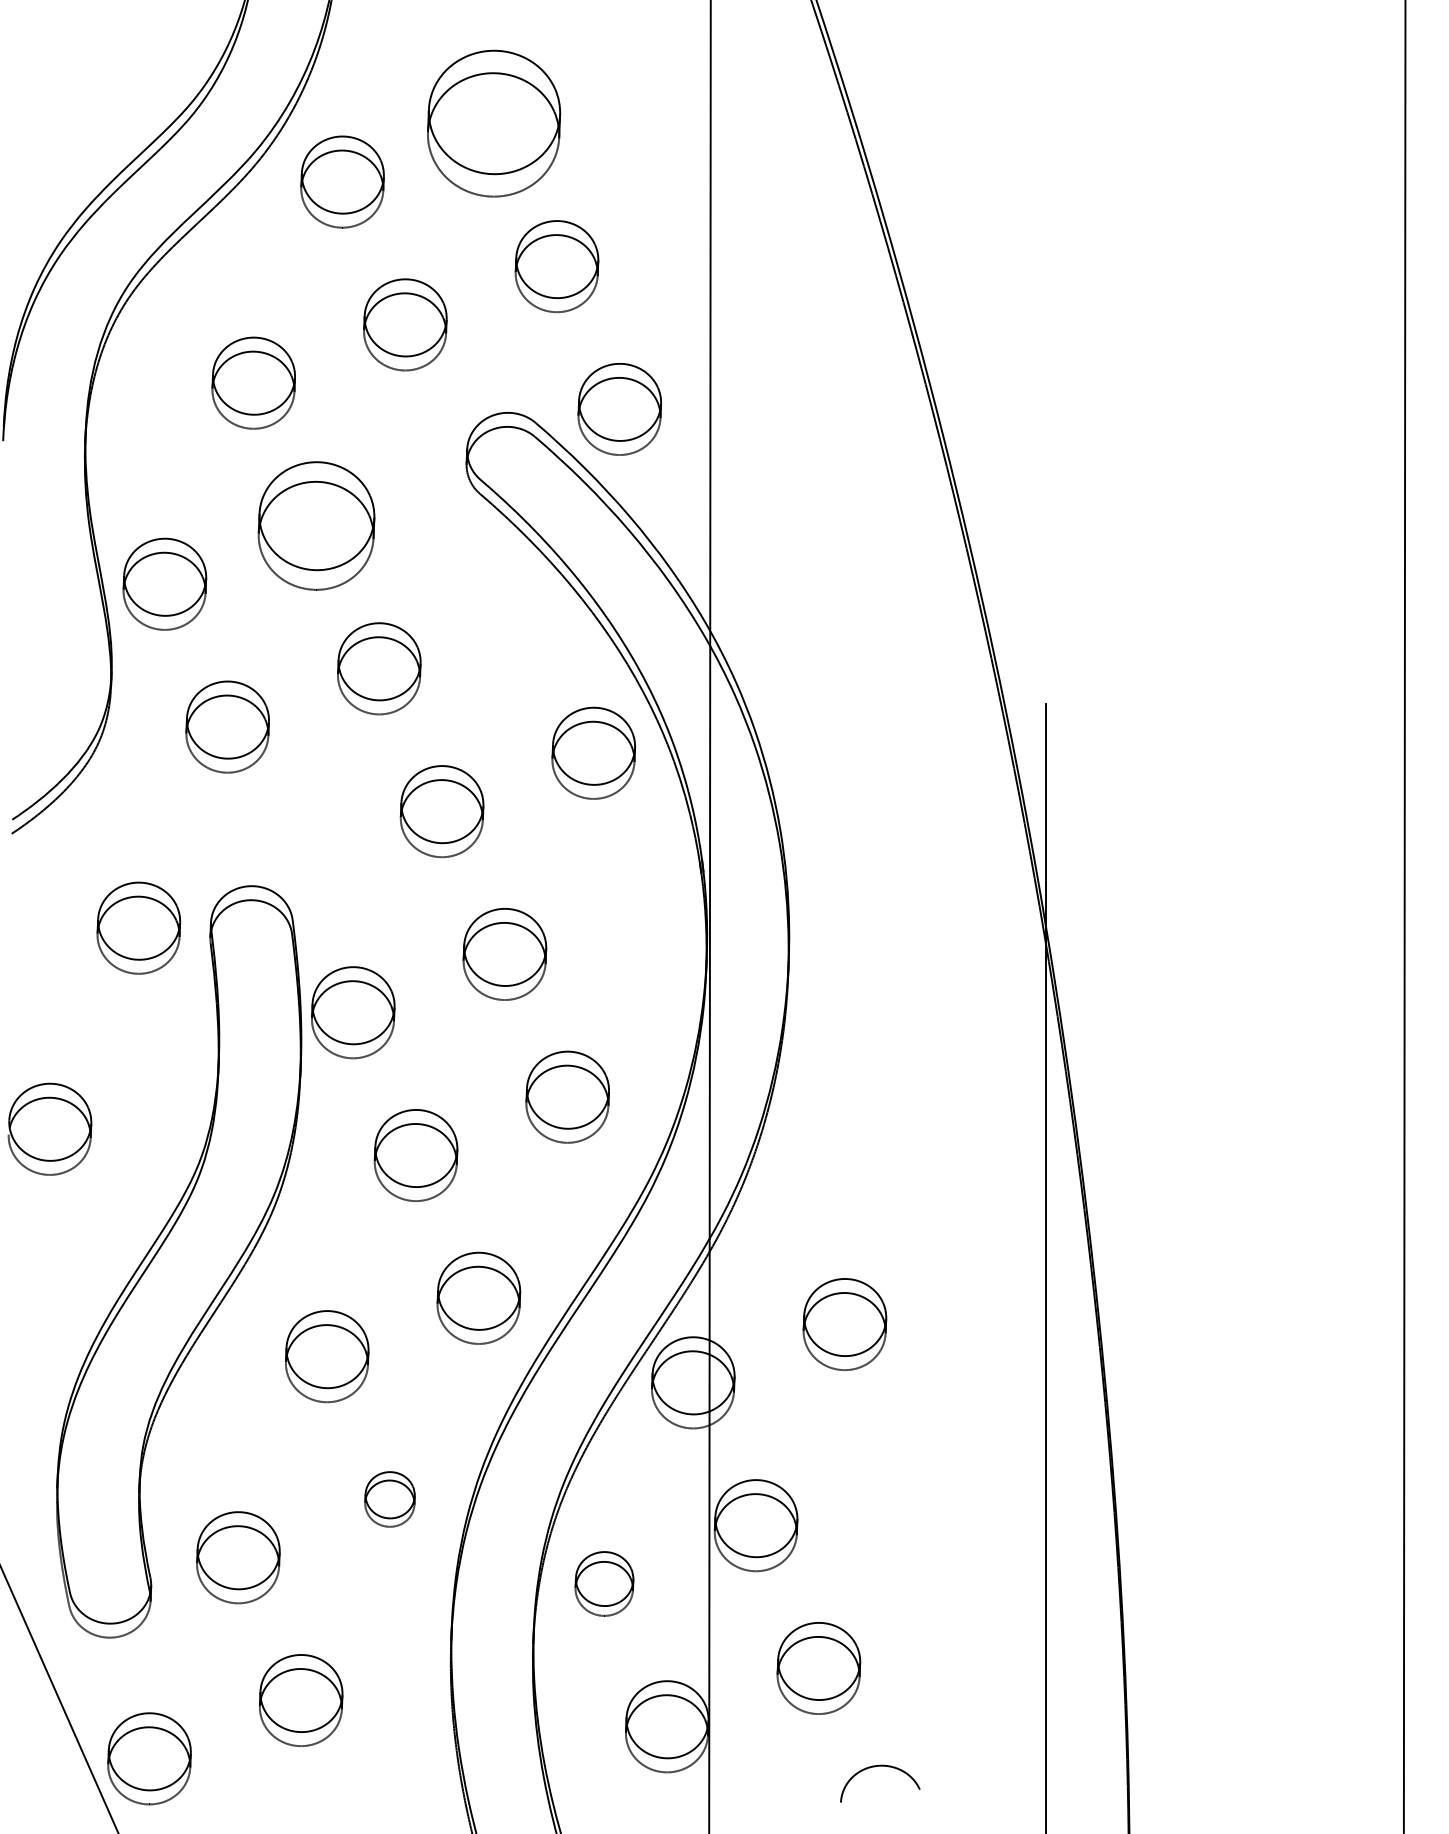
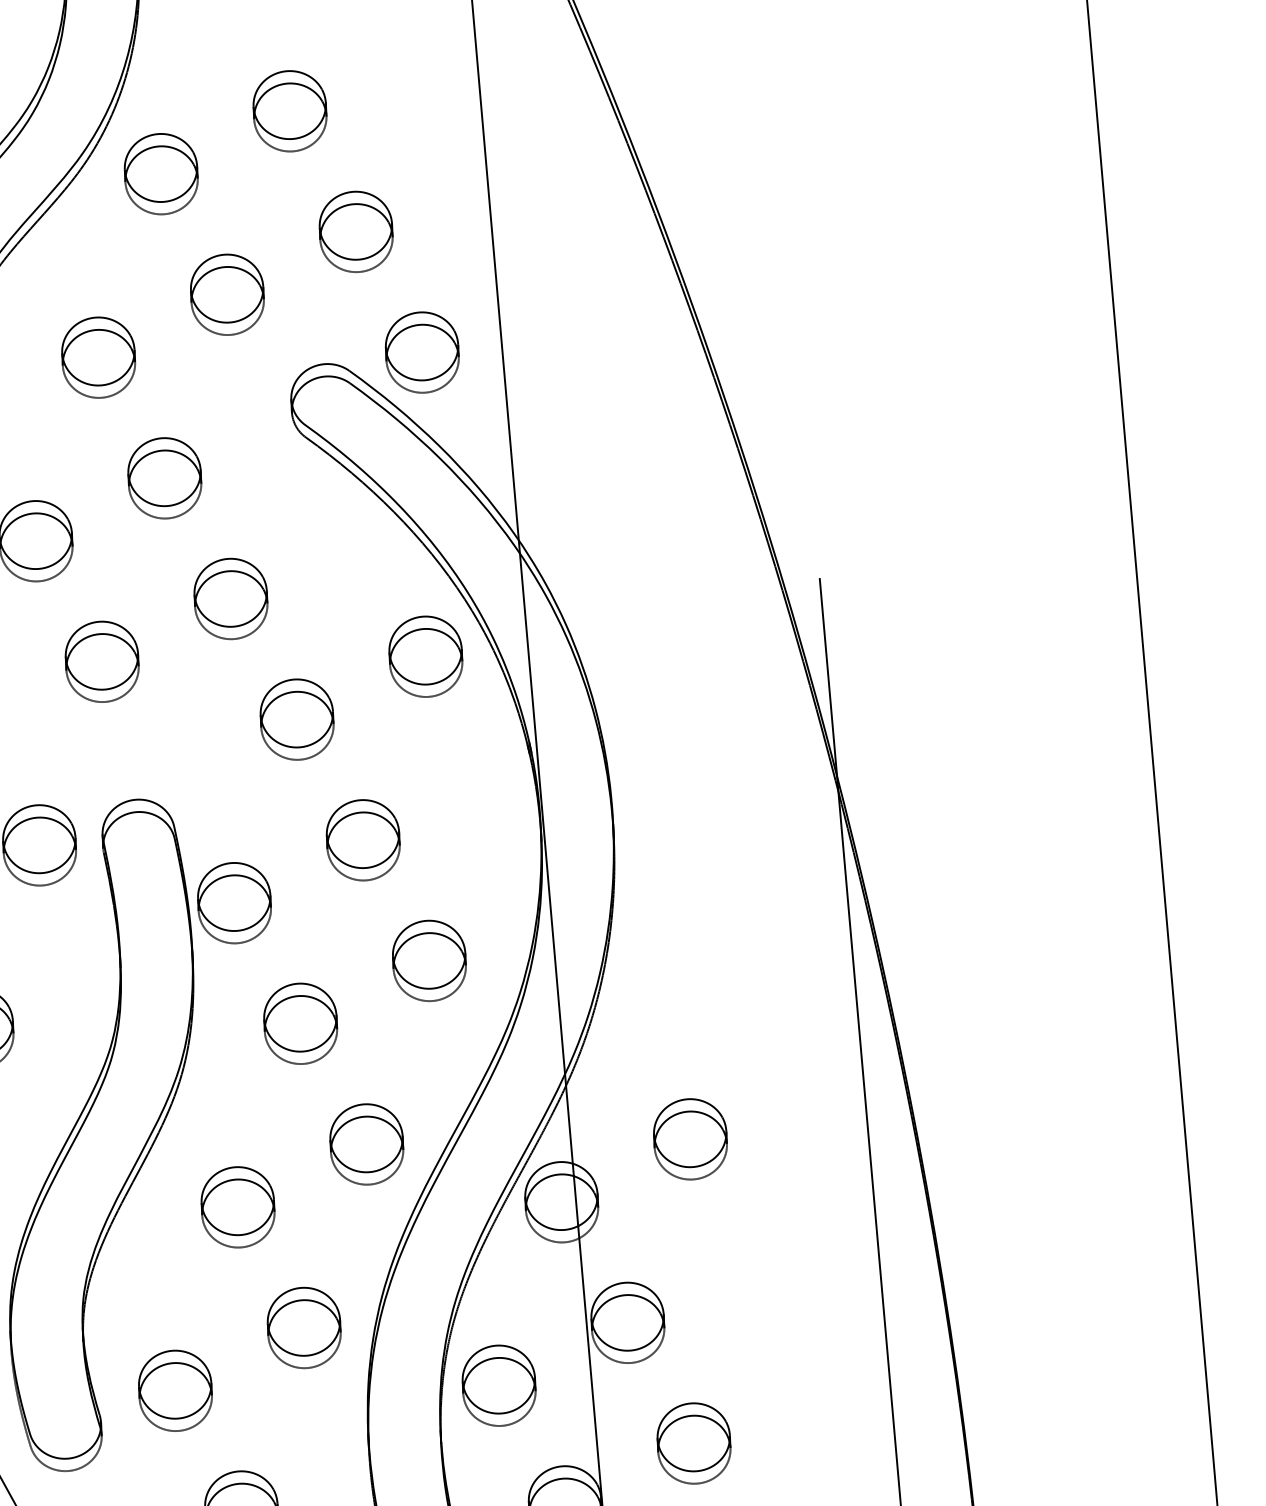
part: (494, 123) -> (290, 110), size x0.62
part: (316, 525) -> (164, 477), size x0.71
part: (389, 1499) -> (303, 1328), size x1.67
part: (604, 1583) -> (499, 1385), size x1.43

